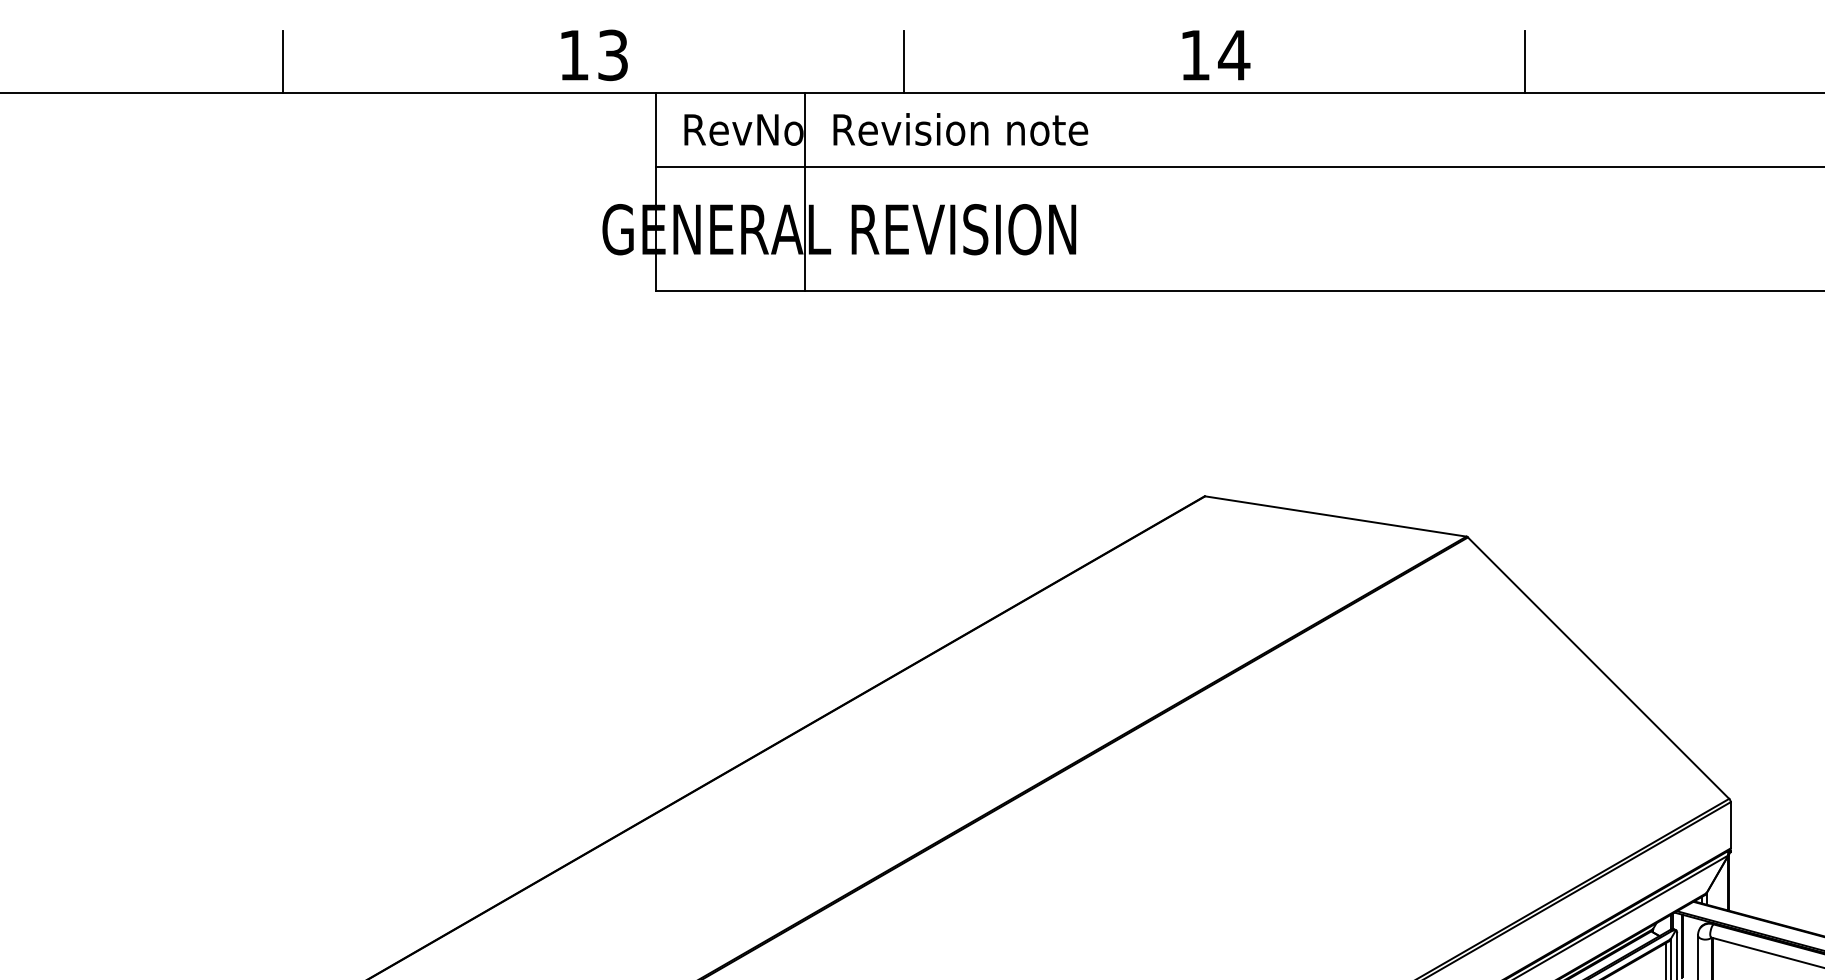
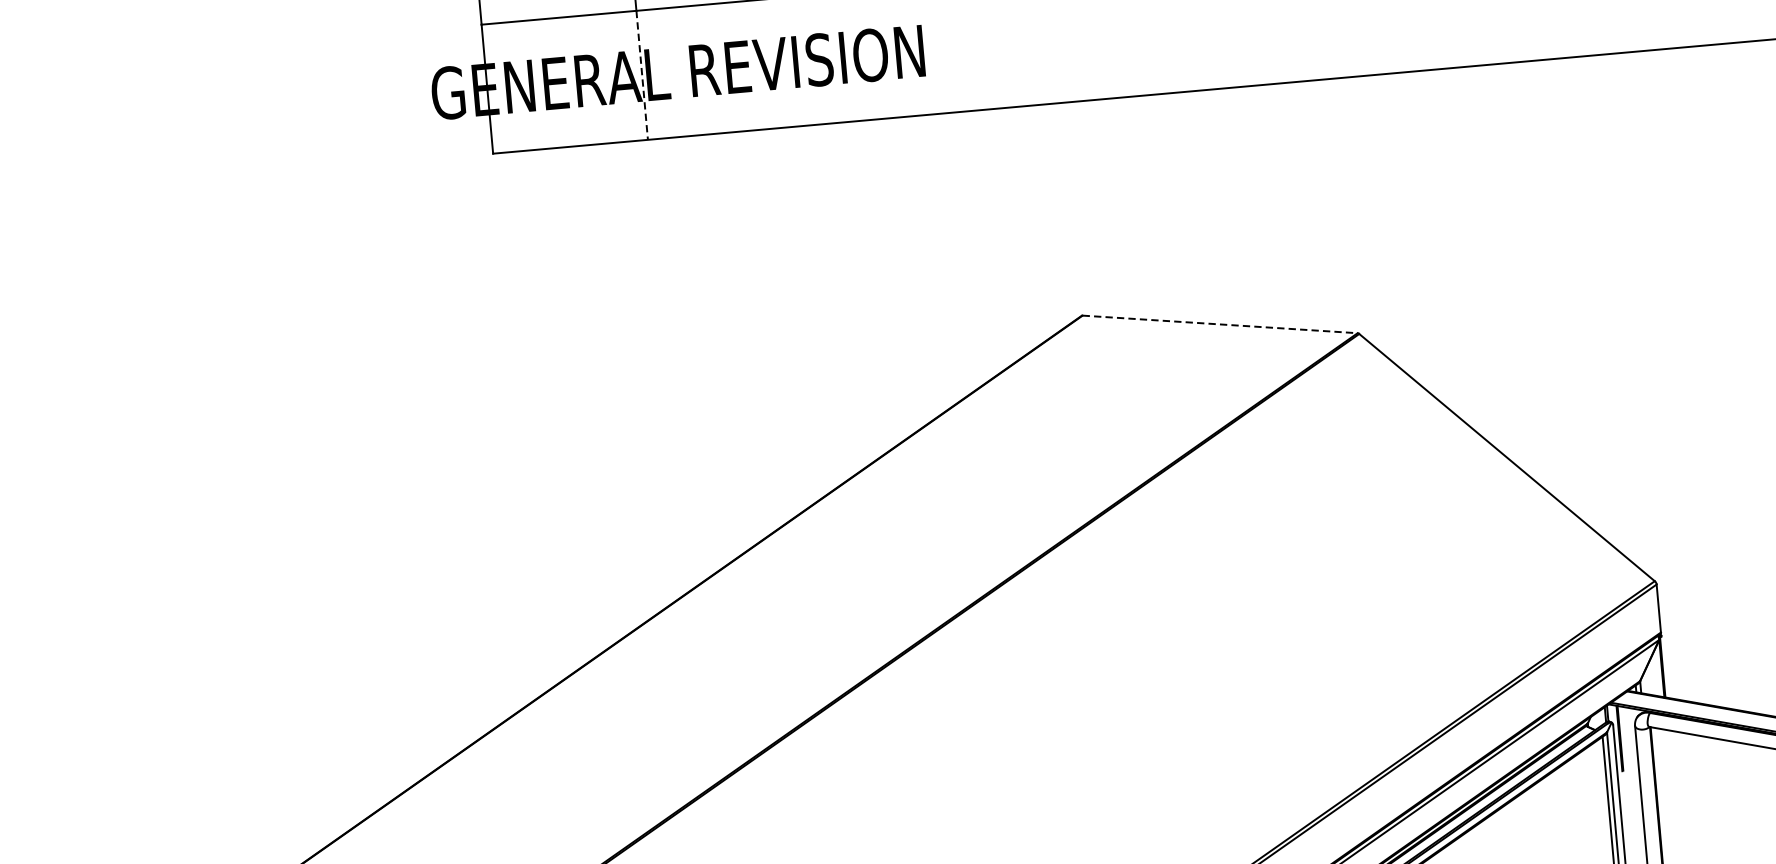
line: (804, 229) -> (641, 75), solid -> dashed
line: (1336, 516) -> (1220, 324), solid -> dashed

